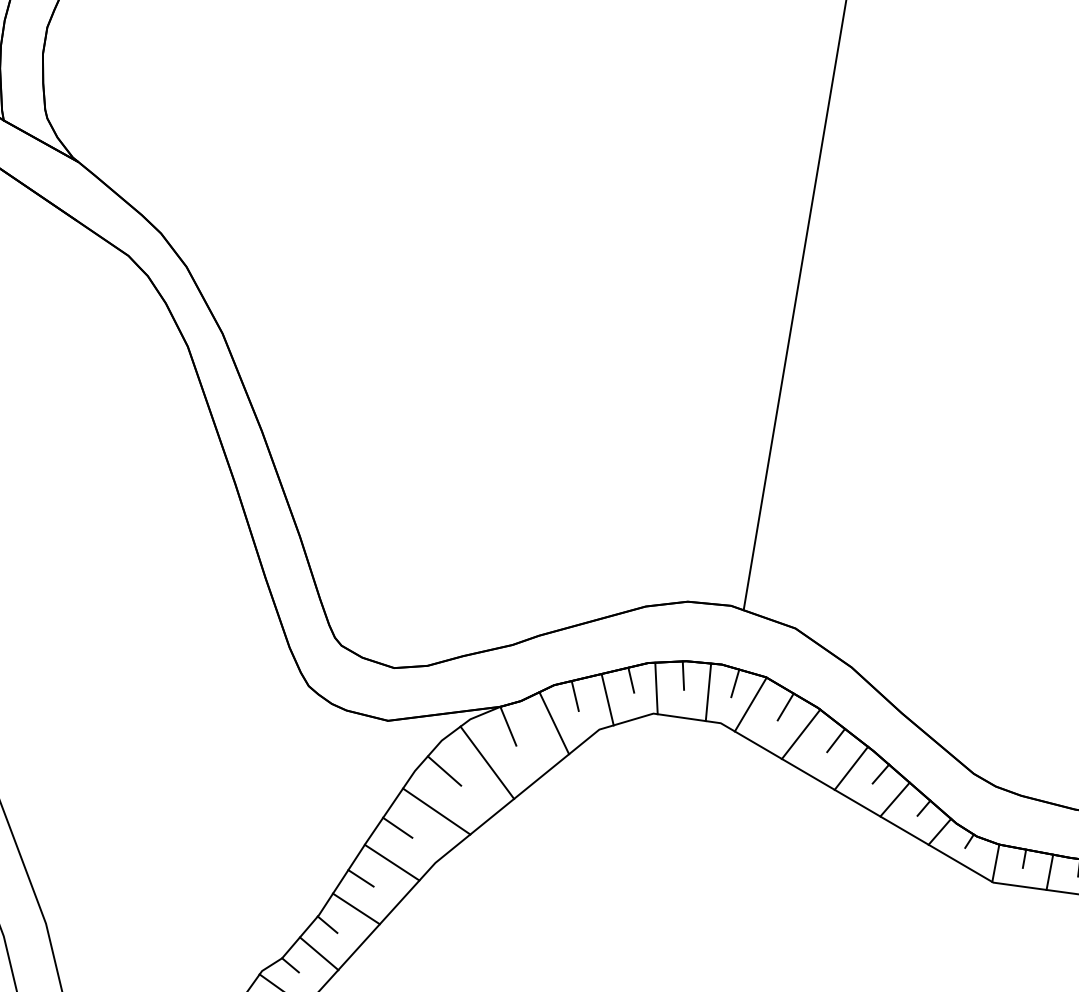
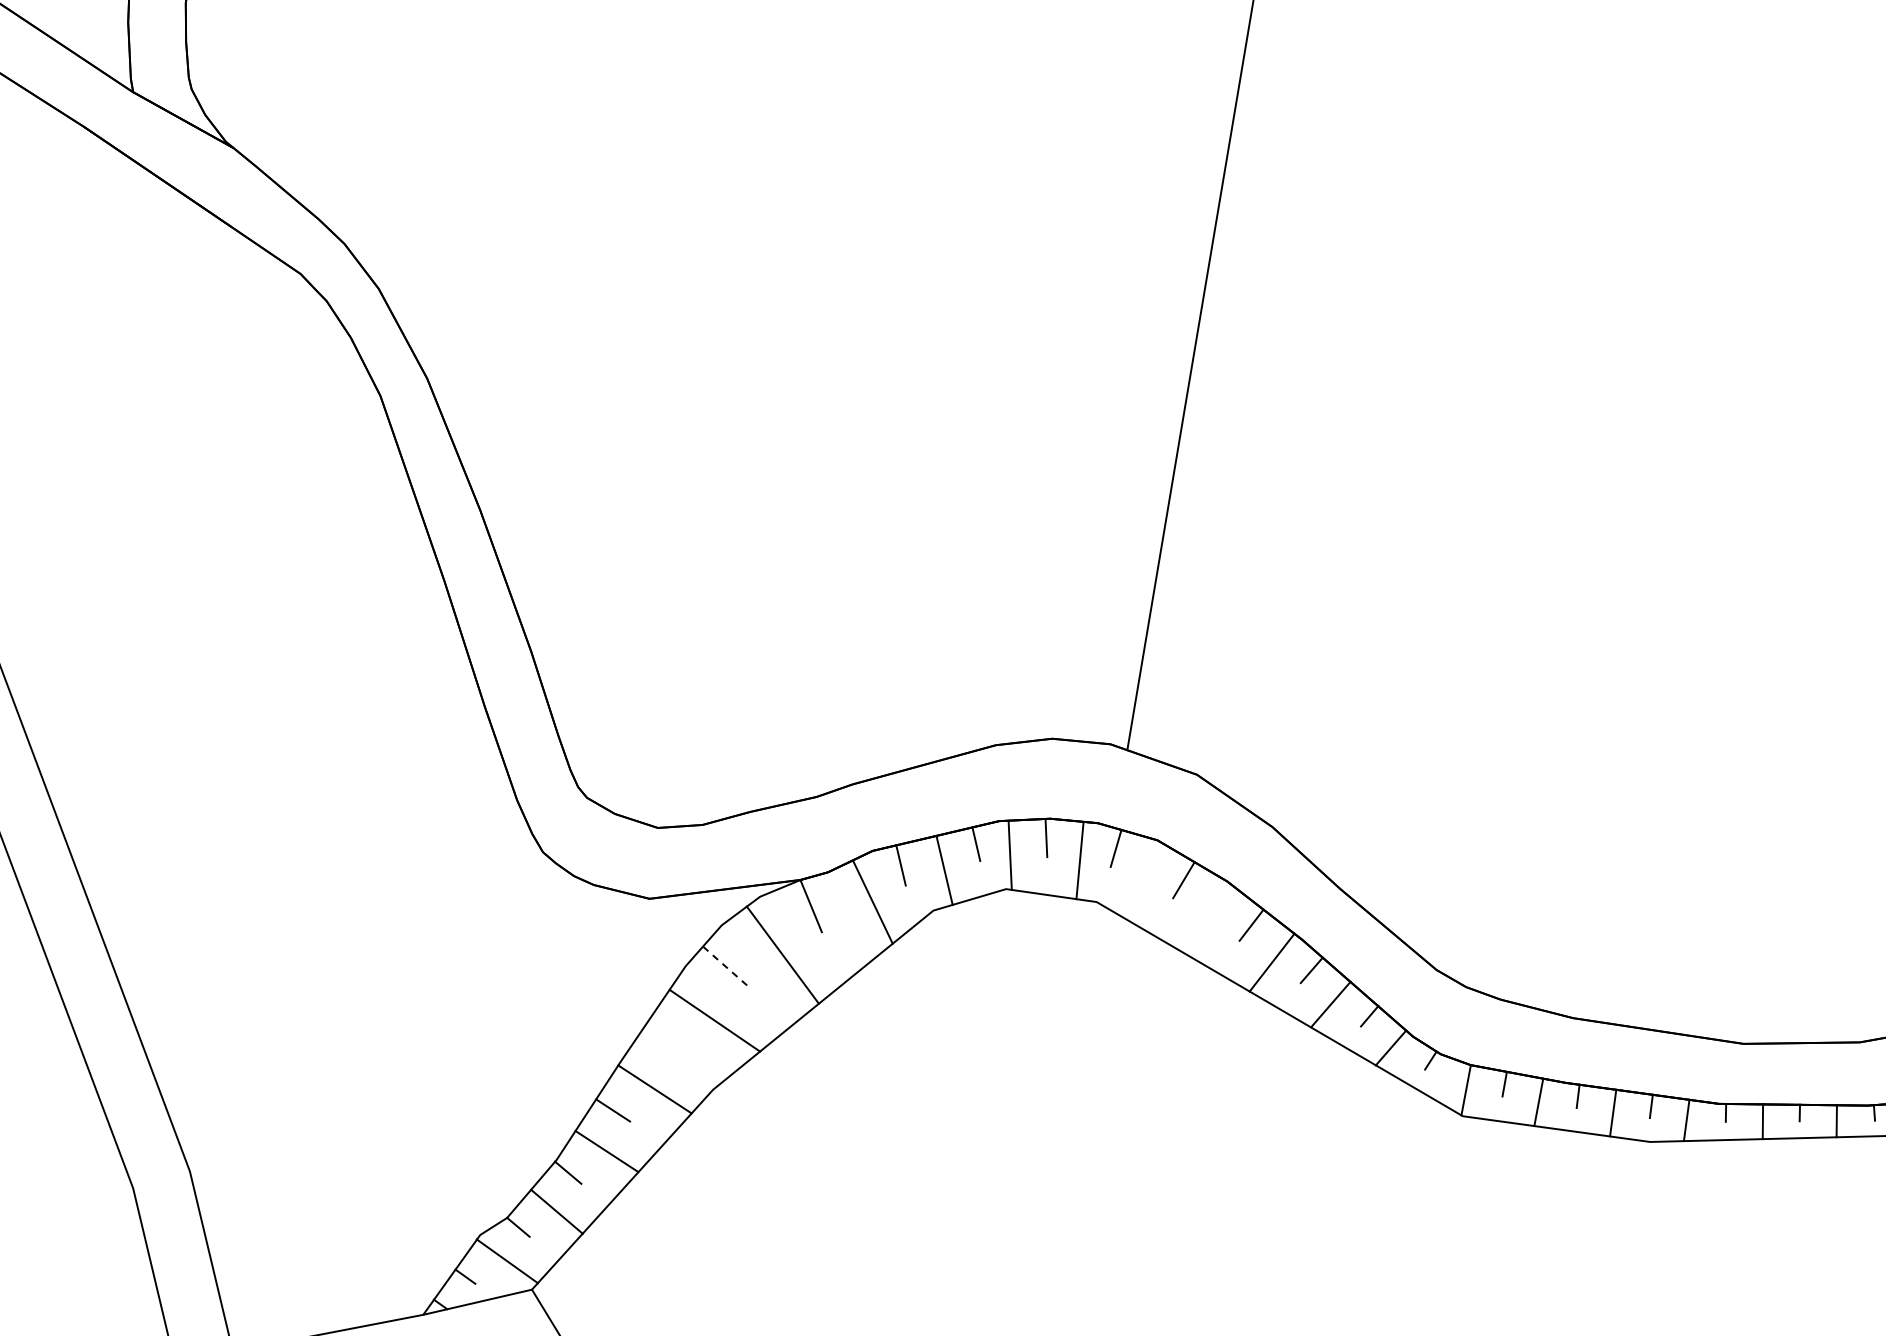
line: (750, 704) -> (1136, 876), removed
line: (801, 733) -> (1204, 916), removed
line: (444, 771) -> (725, 966), solid -> dashed
line: (397, 827) -> (662, 1042), removed

